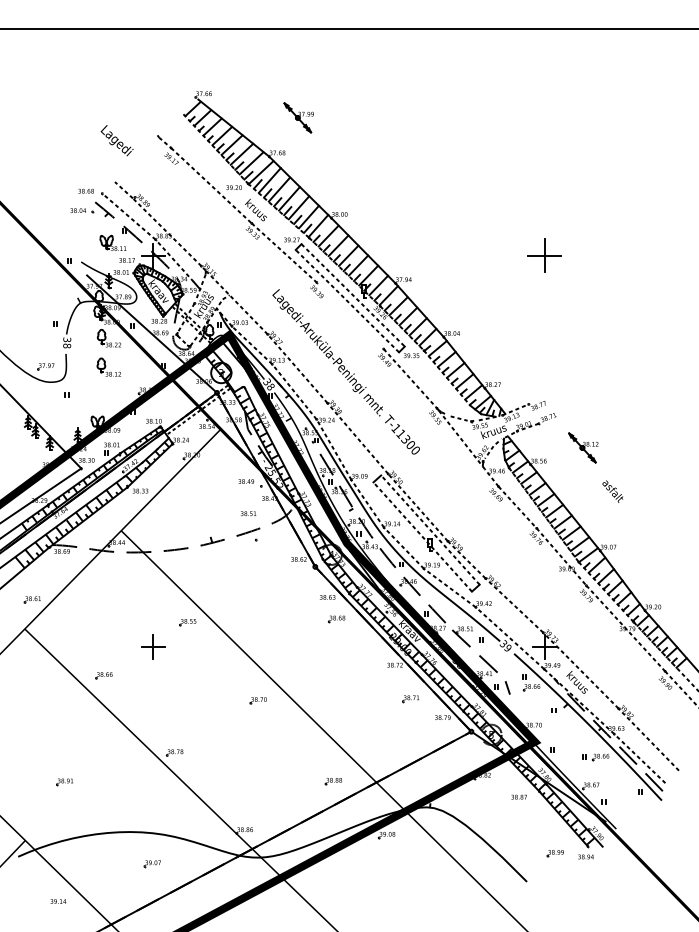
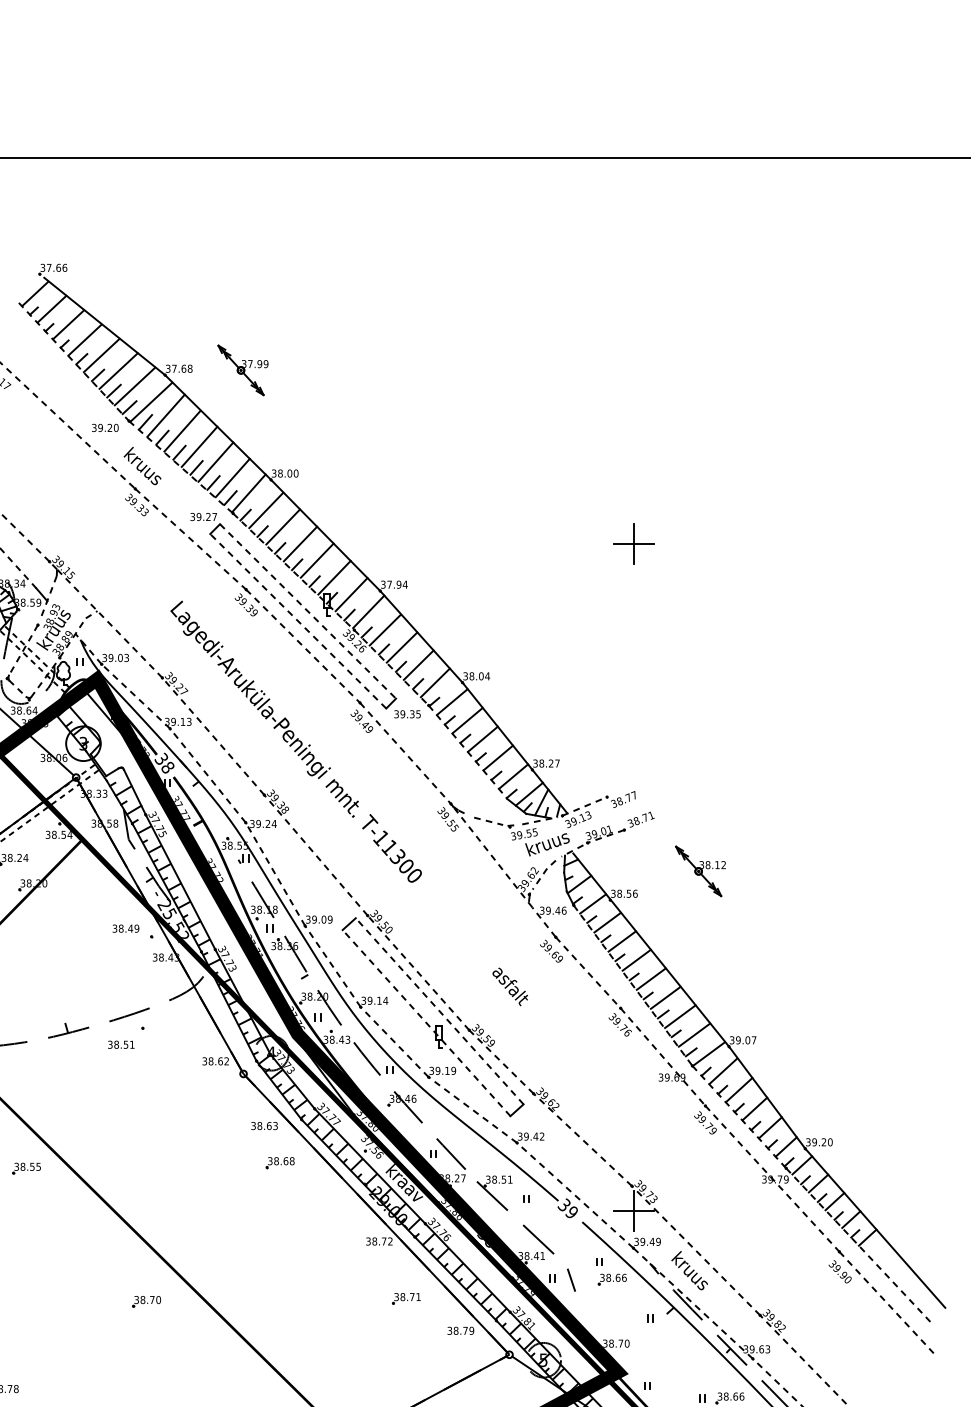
part: (298, 117) -> (242, 369), moved
part: (544, 255) -> (634, 543), size x0.71
line: (349, 315) -> (301, 645), added
text: (612, 491) -> (509, 986), moved
text: (248, 513) -> (121, 1044), moved

